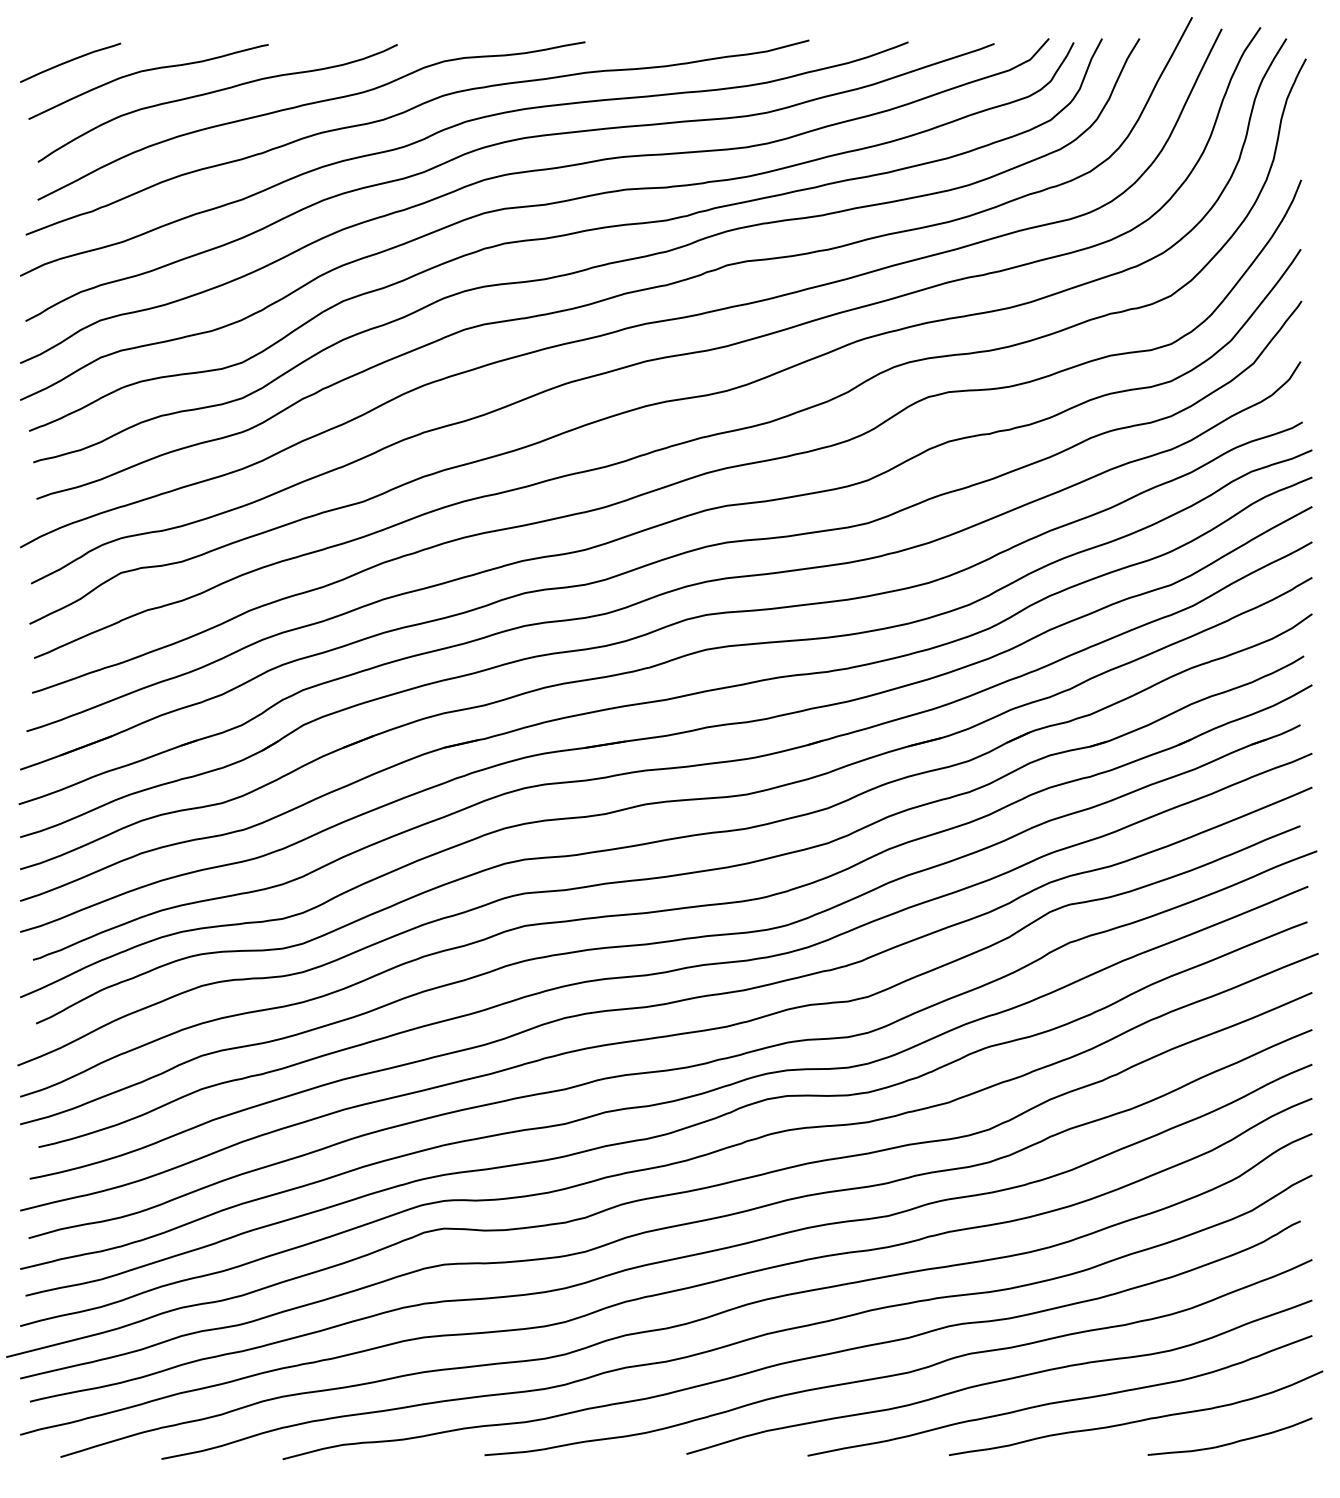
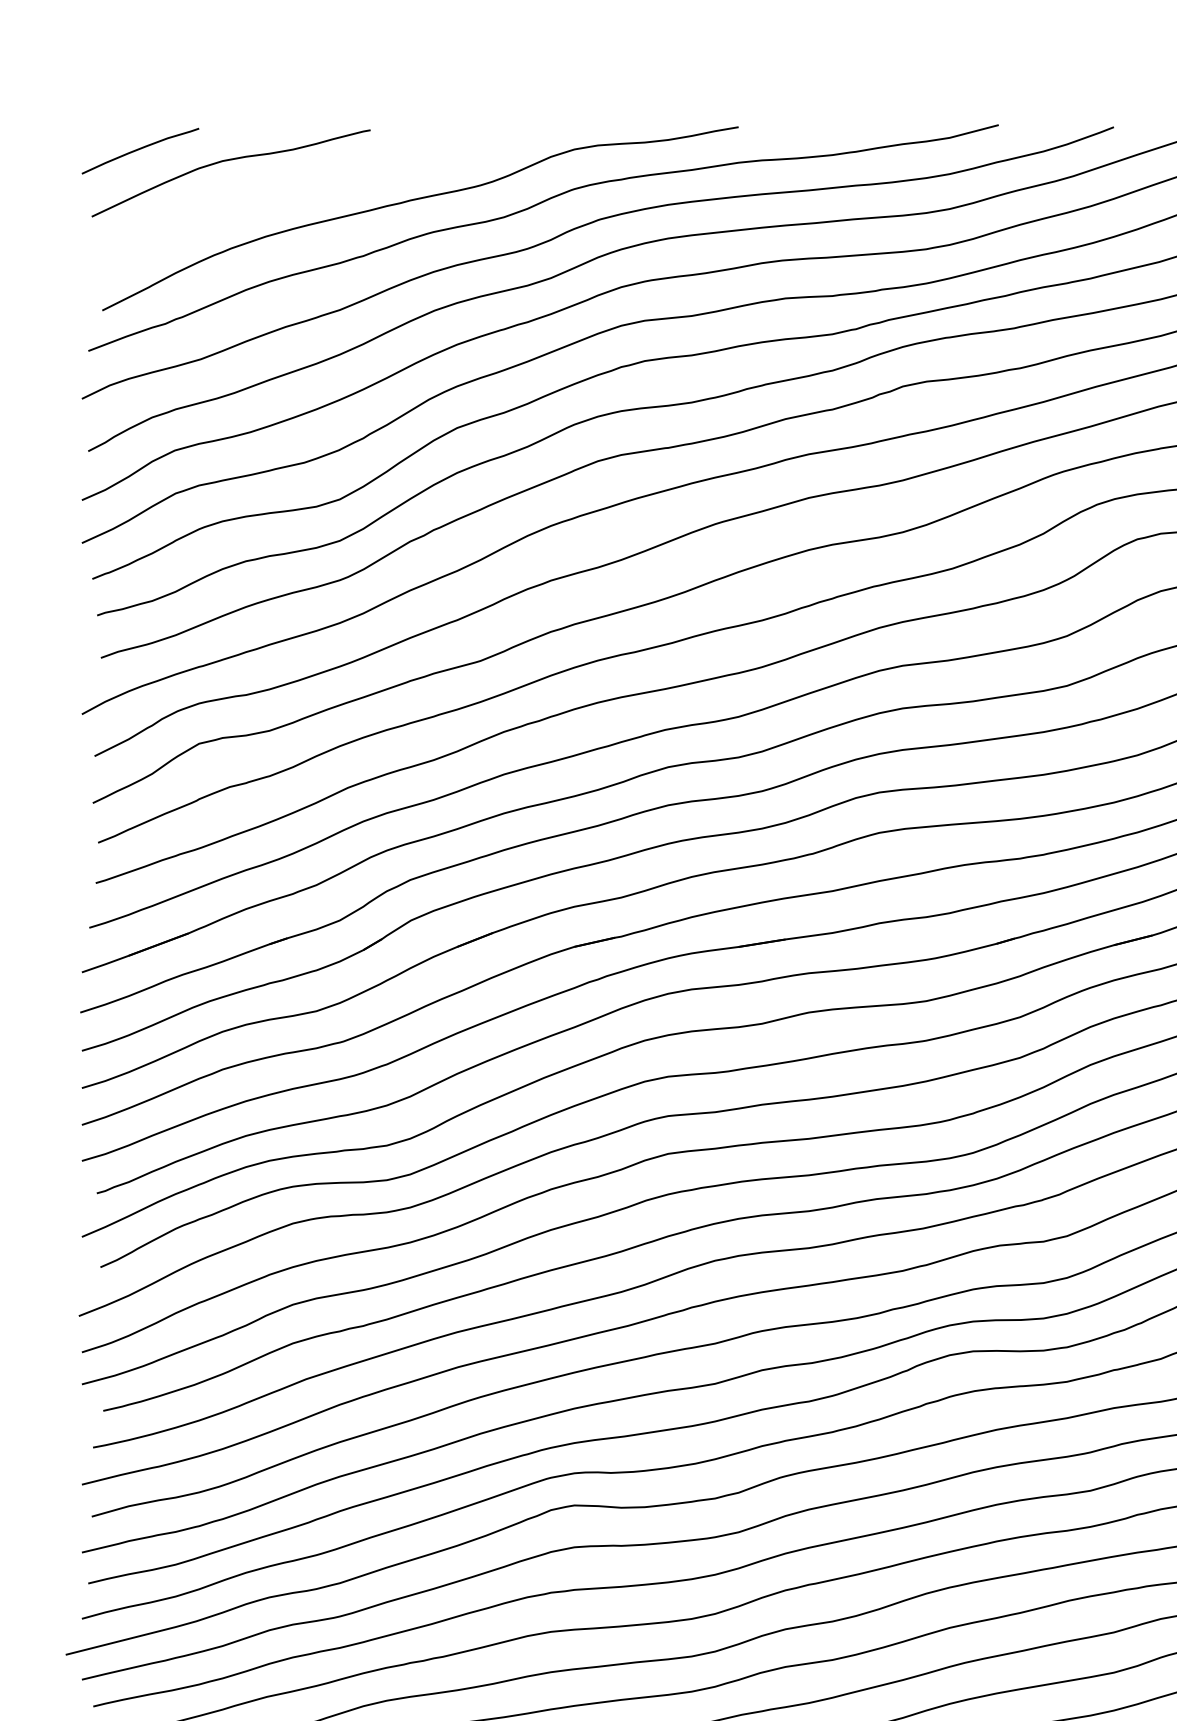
curve: (216, 92) -> (310, 185), removed

